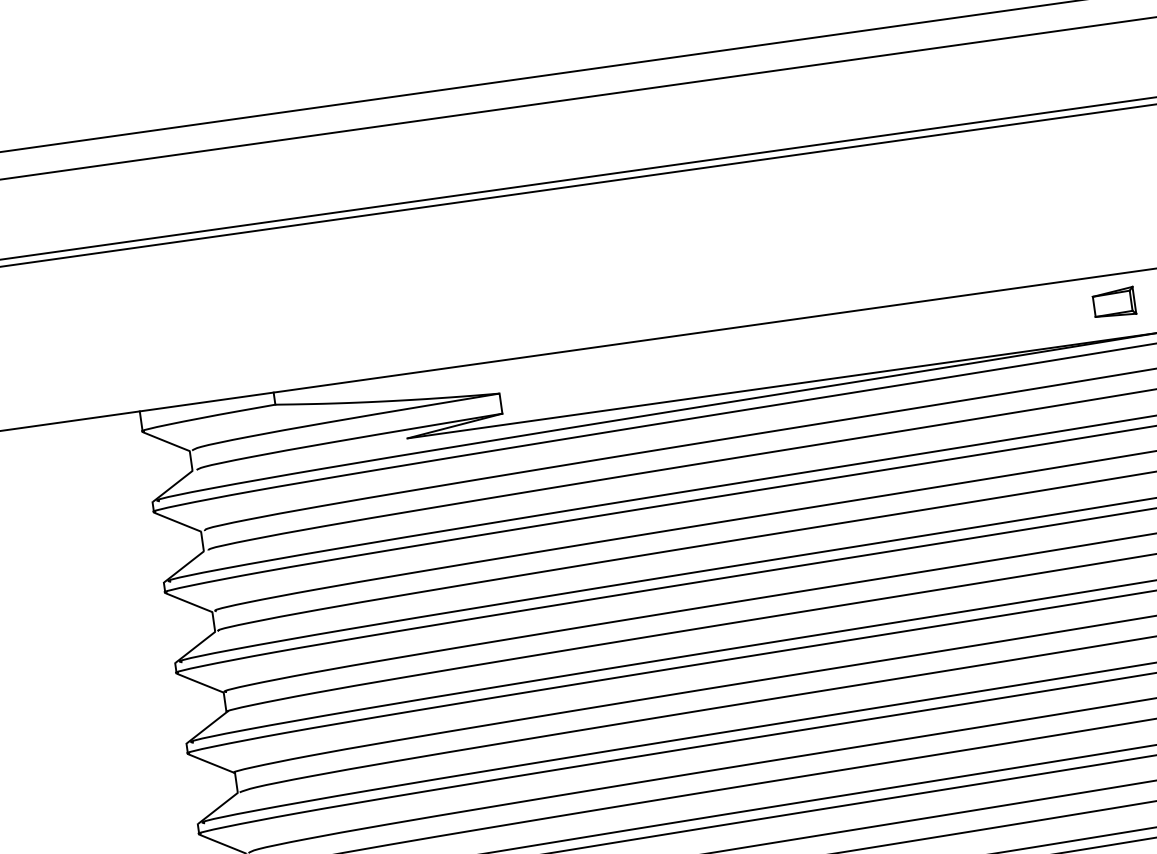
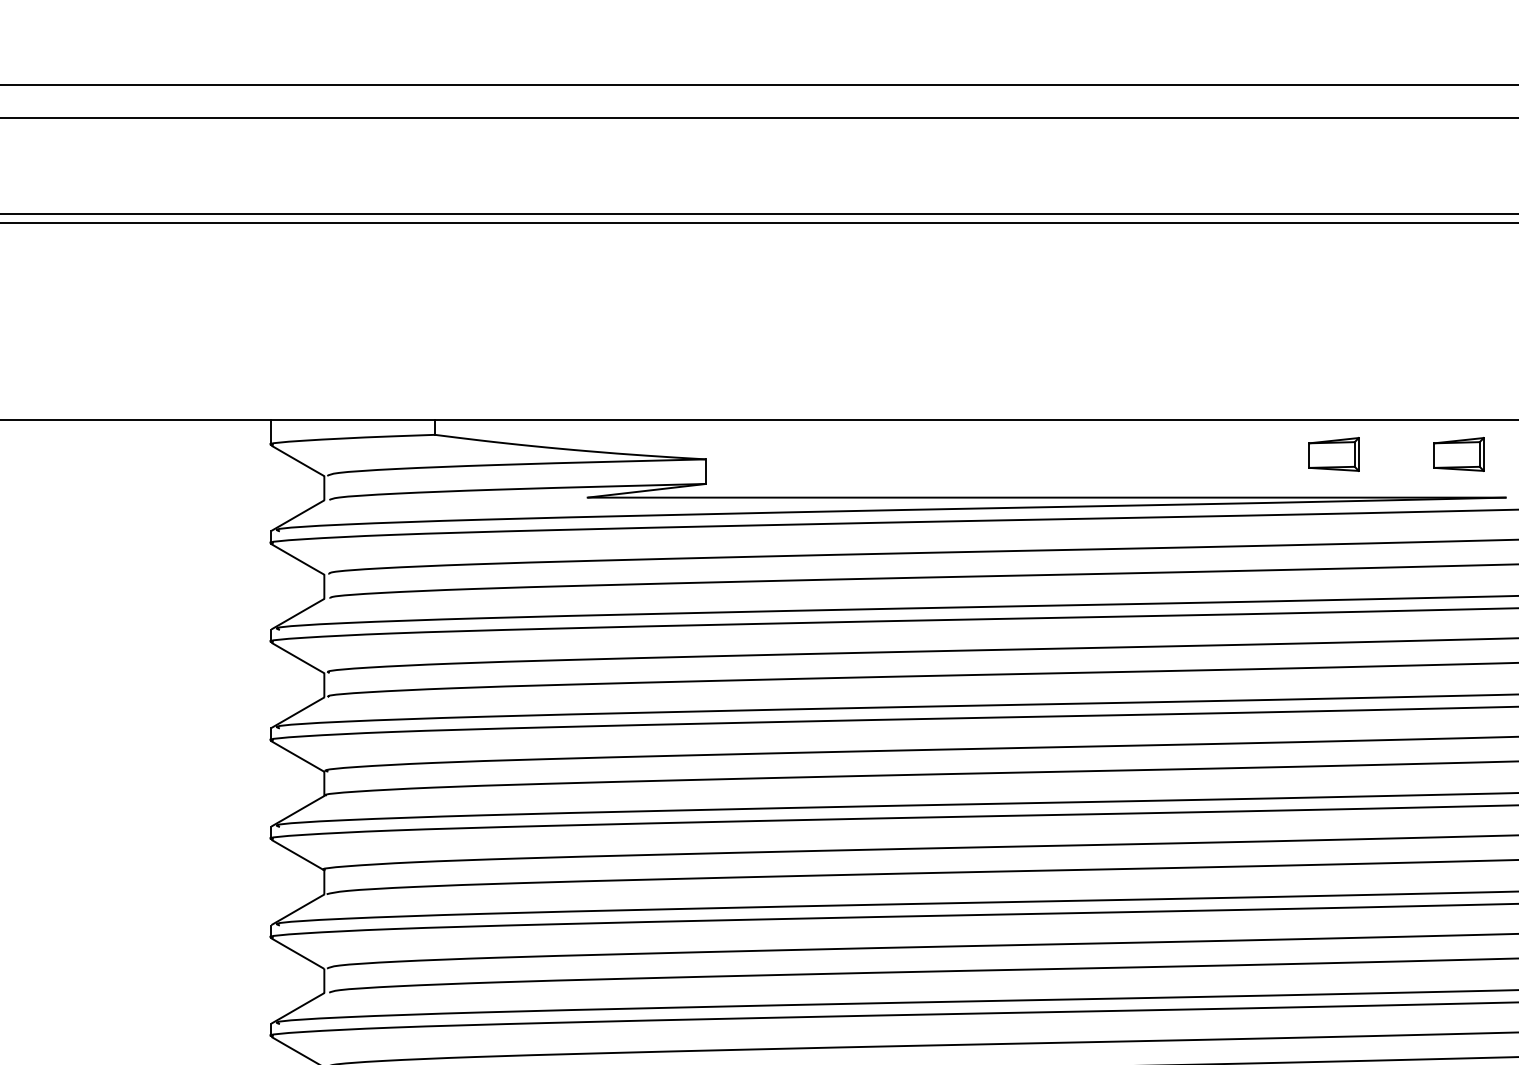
part: (1011, 317) -> (1333, 454), added

